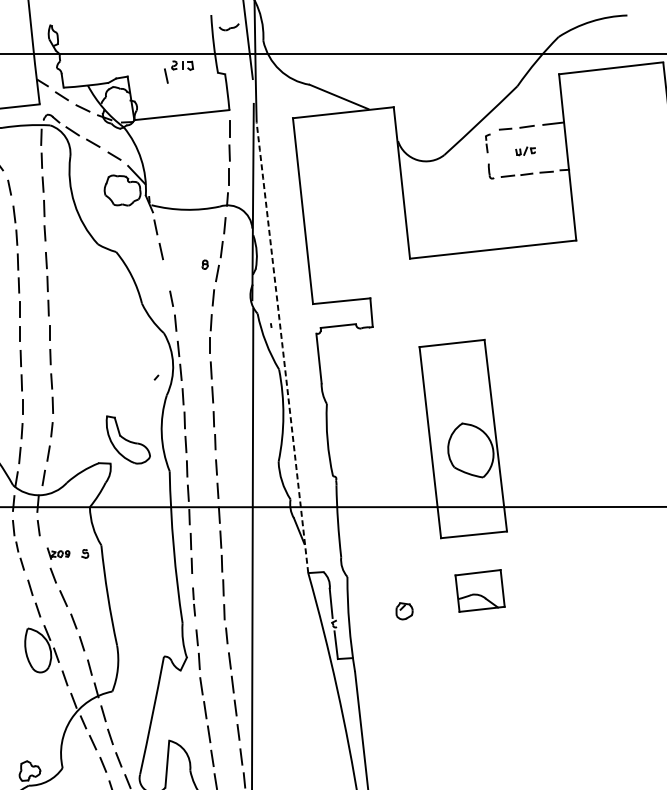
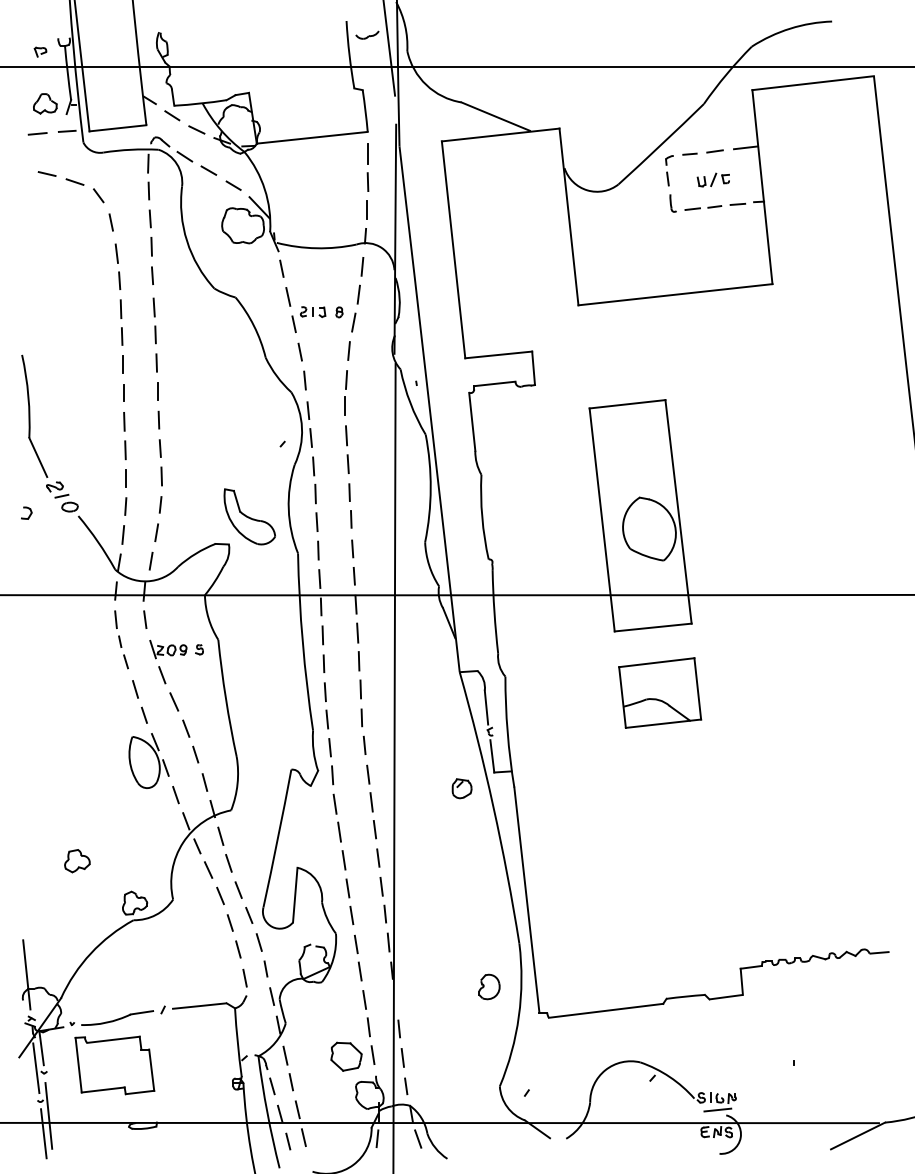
part: (178, 72) -> (308, 319), moved
part: (488, 143) -> (669, 170), size x1.43
part: (524, 150) -> (712, 179), size x1.43
arc: (282, 347) -> (429, 409), dashed -> solid
part: (58, 553) -> (168, 649), size x1.43
part: (480, 590) -> (660, 692), size x1.43
part: (194, 601) -> (326, 705), size x1.43
part: (404, 611) -> (461, 788), moved

